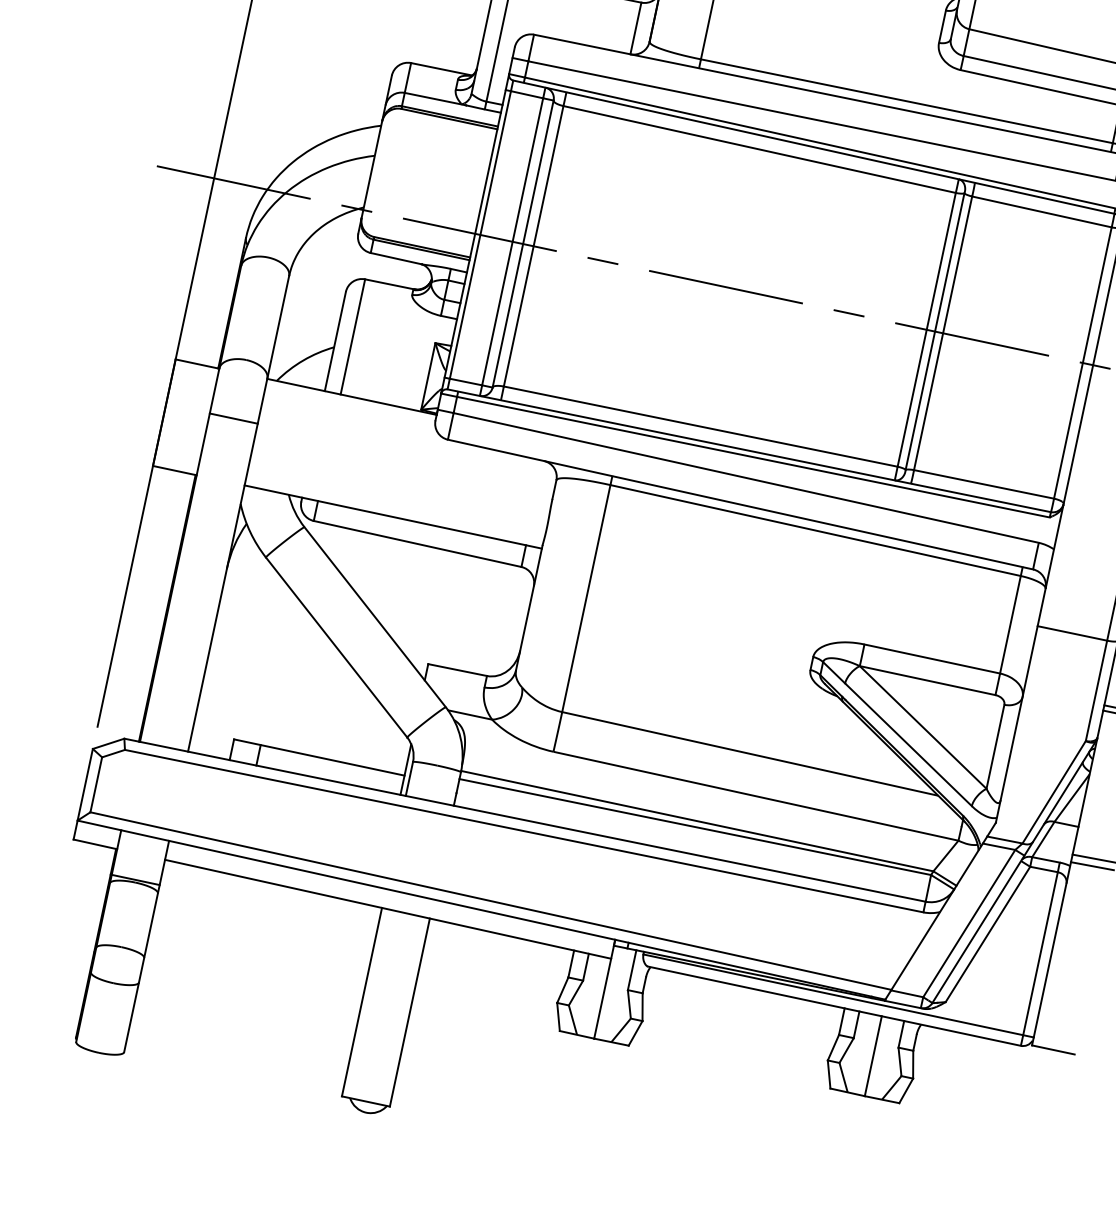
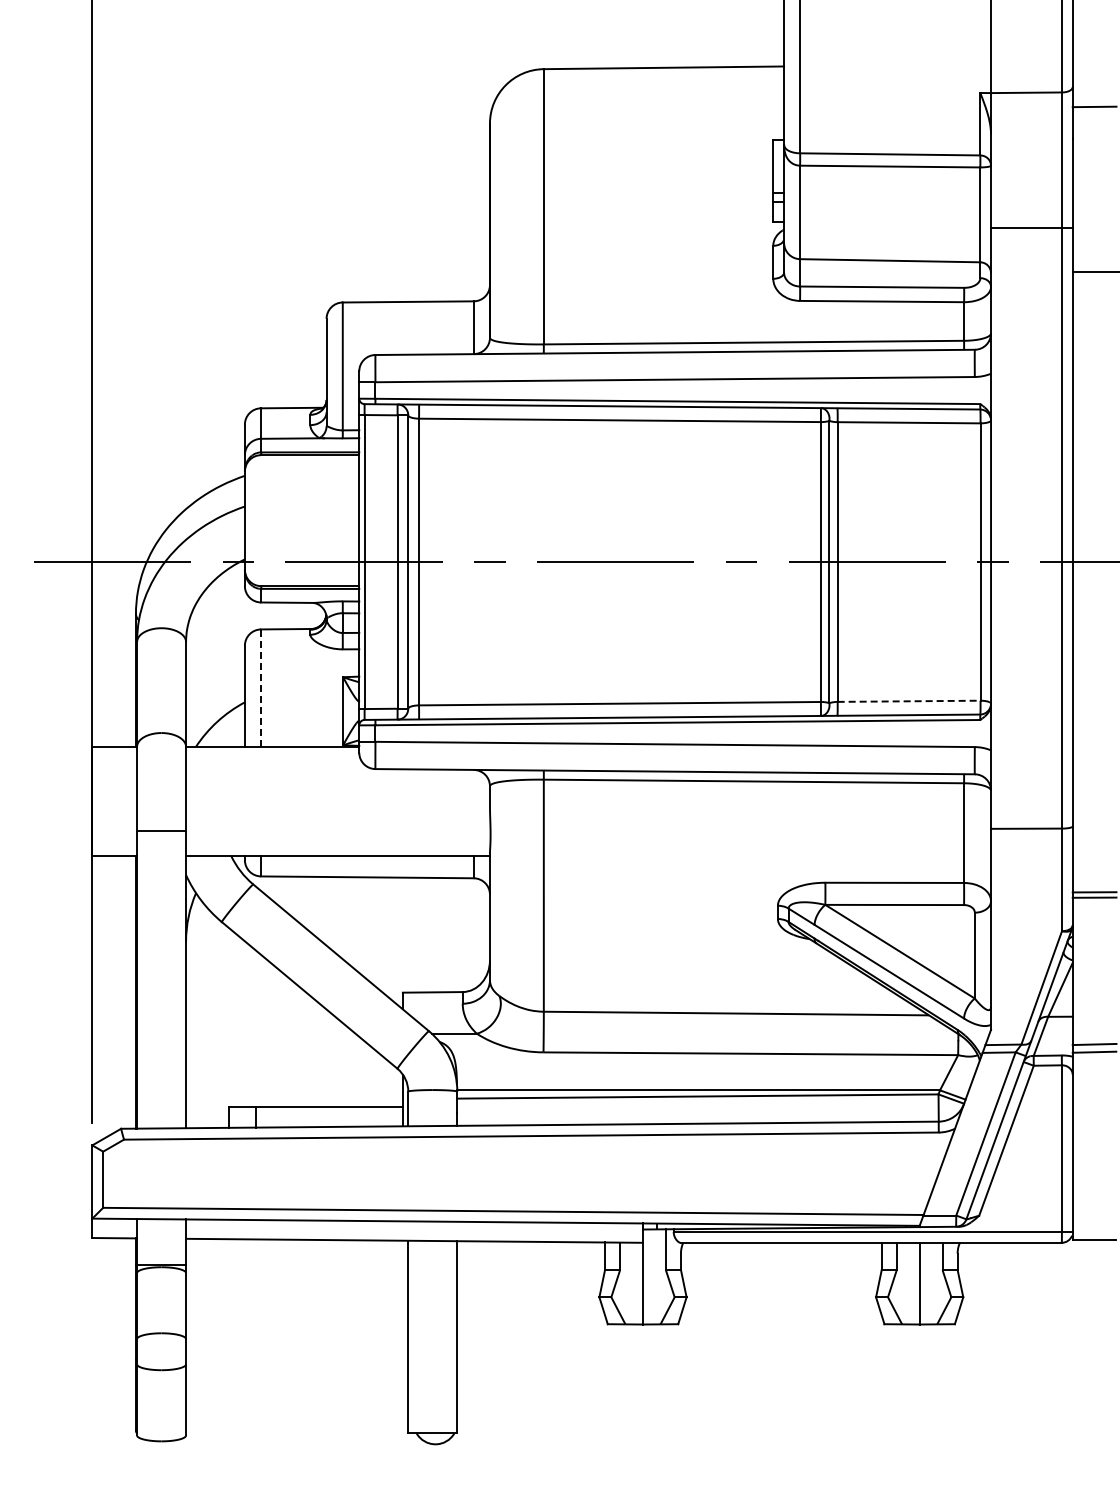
line: (353, 337) -> (261, 688), solid -> dashed
line: (233, 418) -> (161, 830), moved
line: (984, 484) -> (909, 701), solid -> dashed

